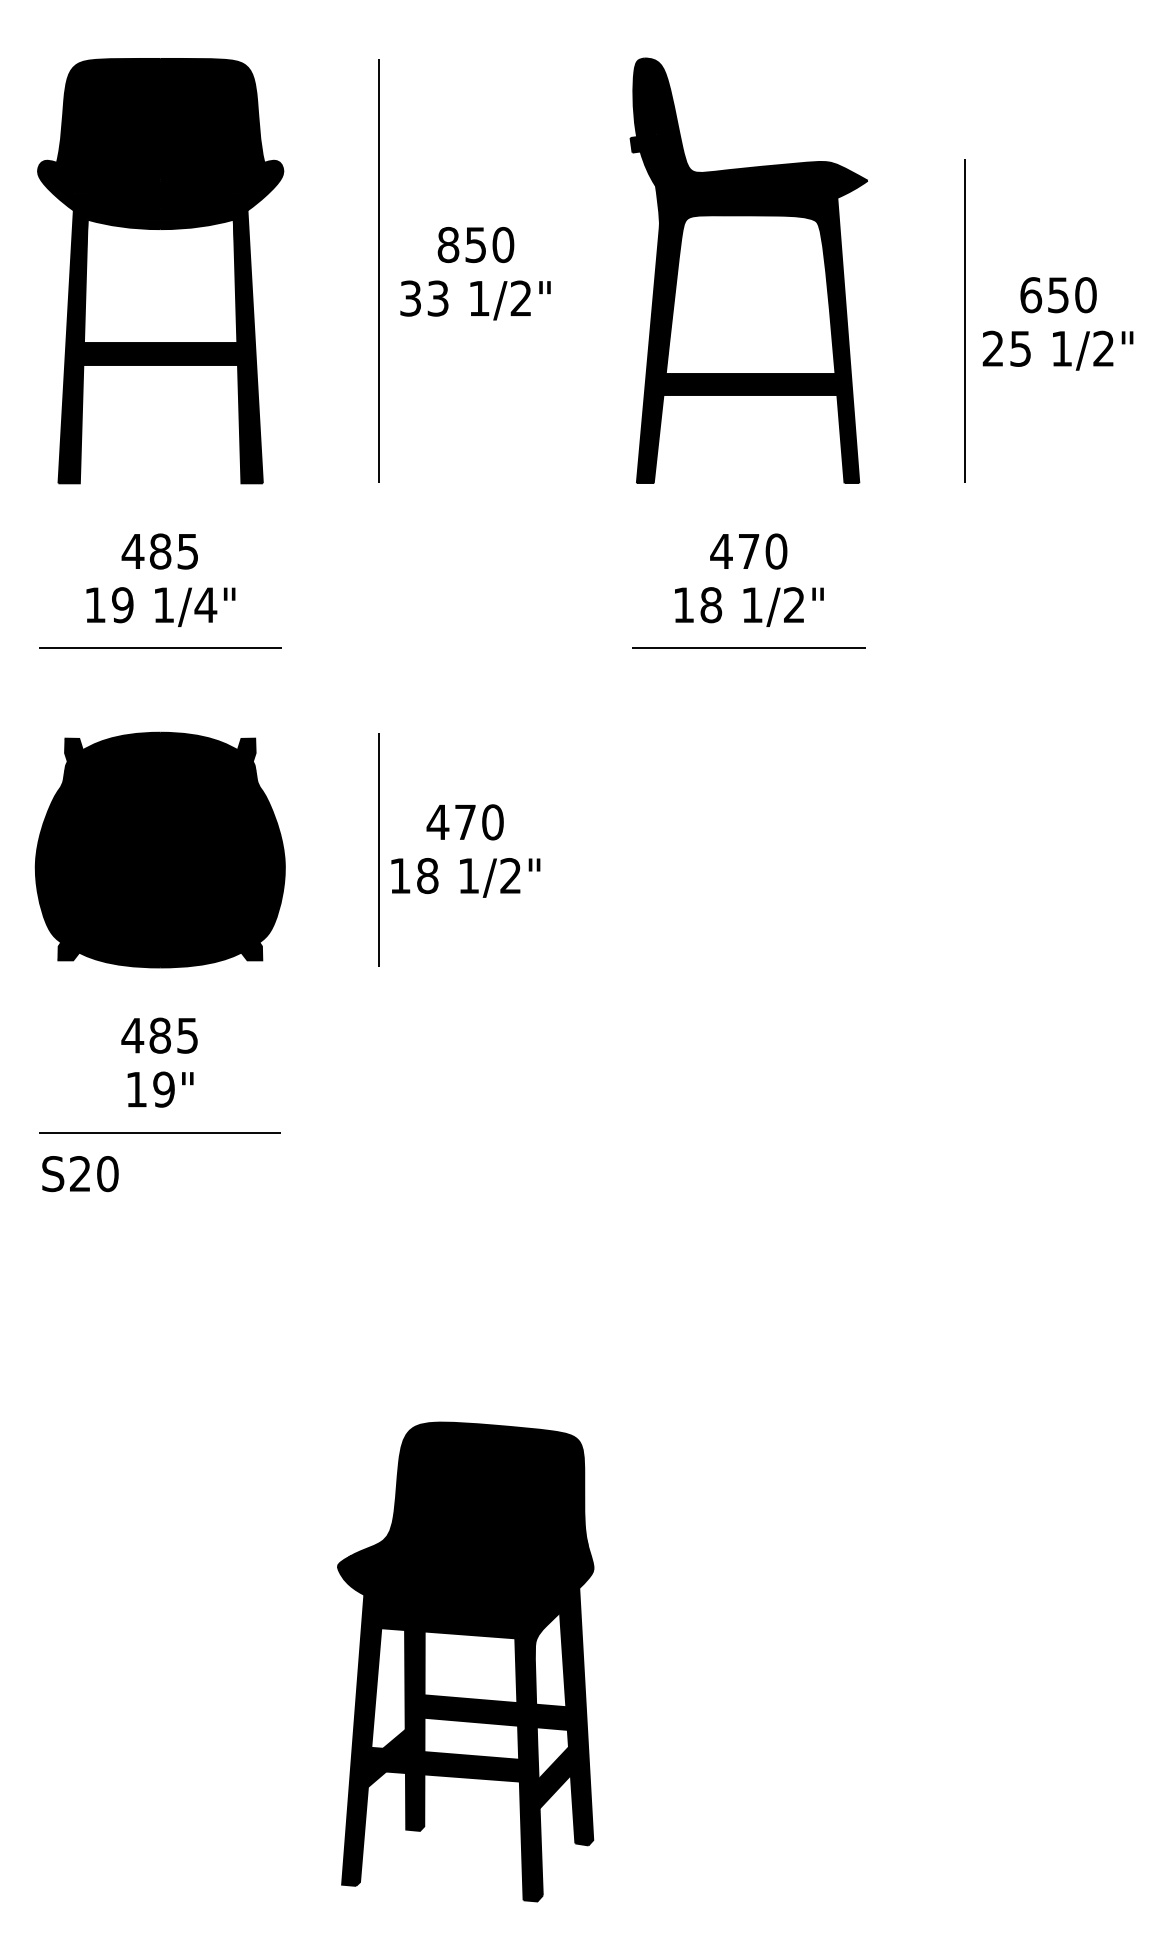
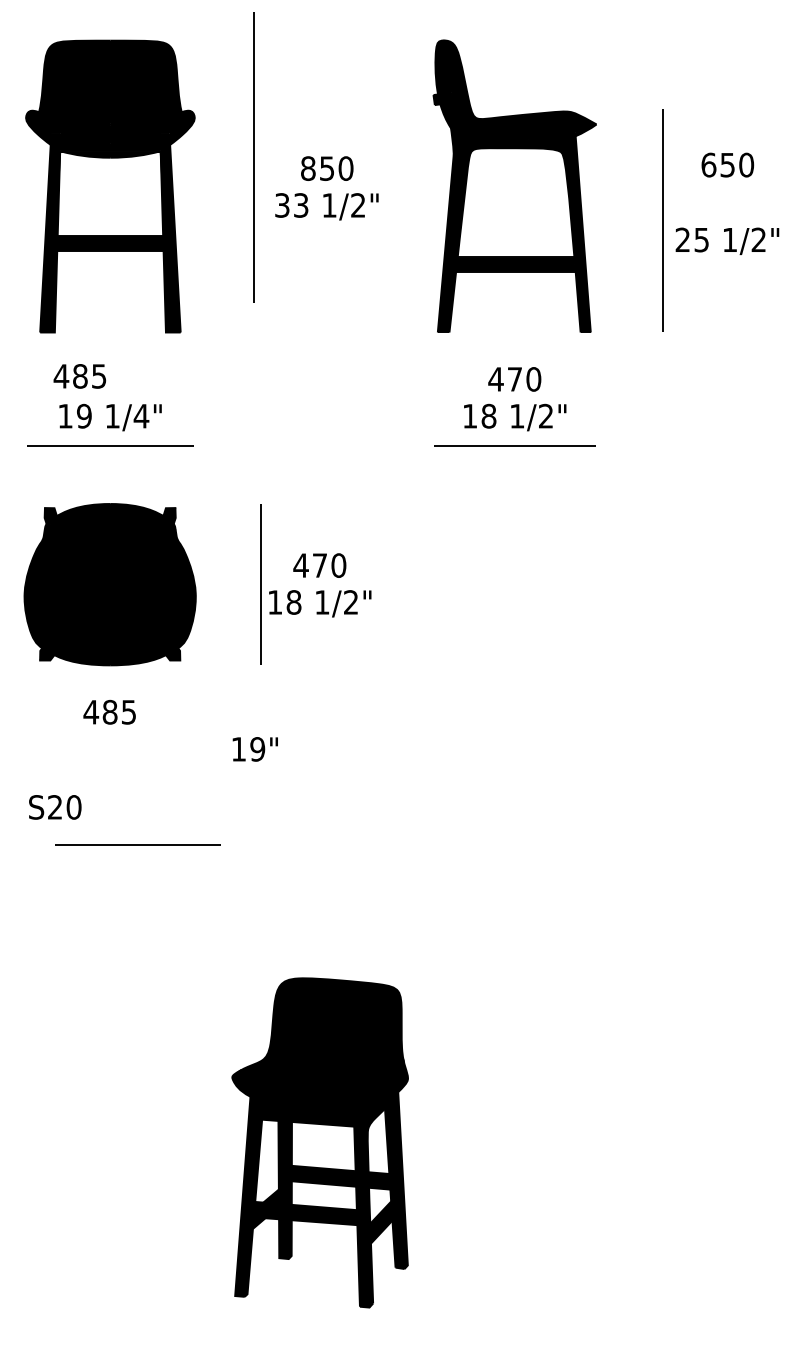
line: (378, 270) -> (253, 157), moved
text: (1058, 294) -> (727, 164), moved
text: (159, 551) -> (79, 376), moved
text: (159, 1089) -> (254, 749), moved
line: (159, 1131) -> (137, 844), moved

